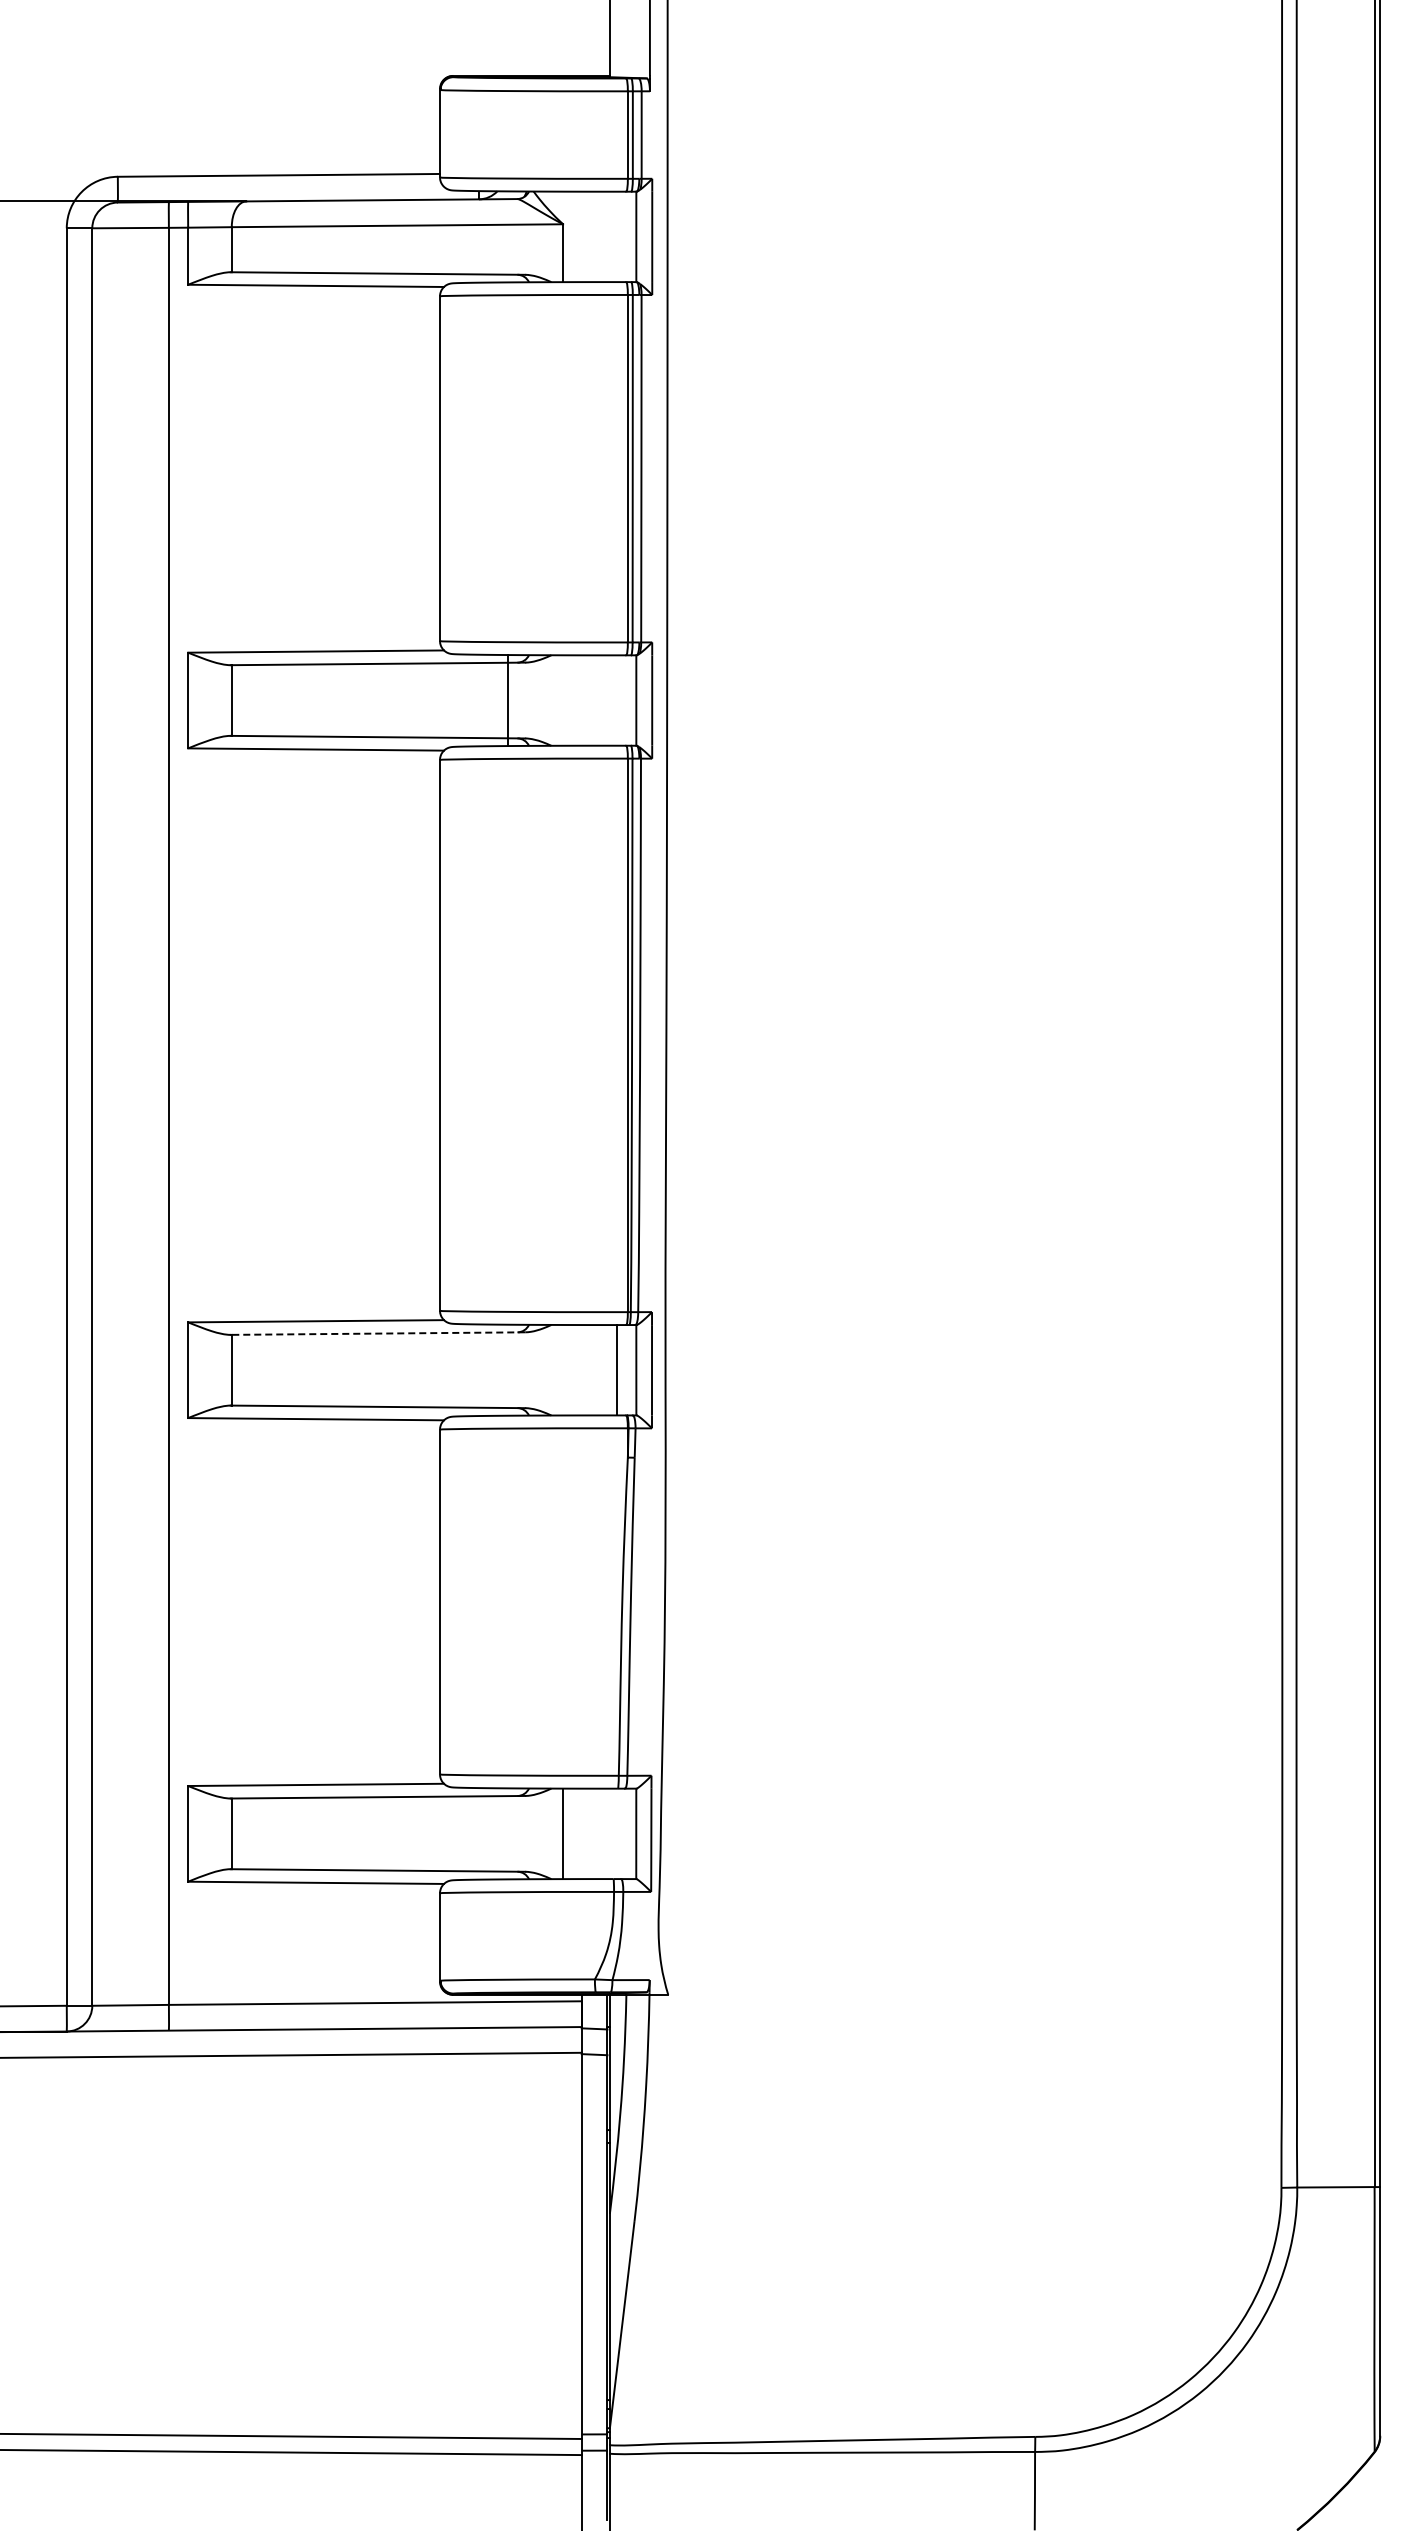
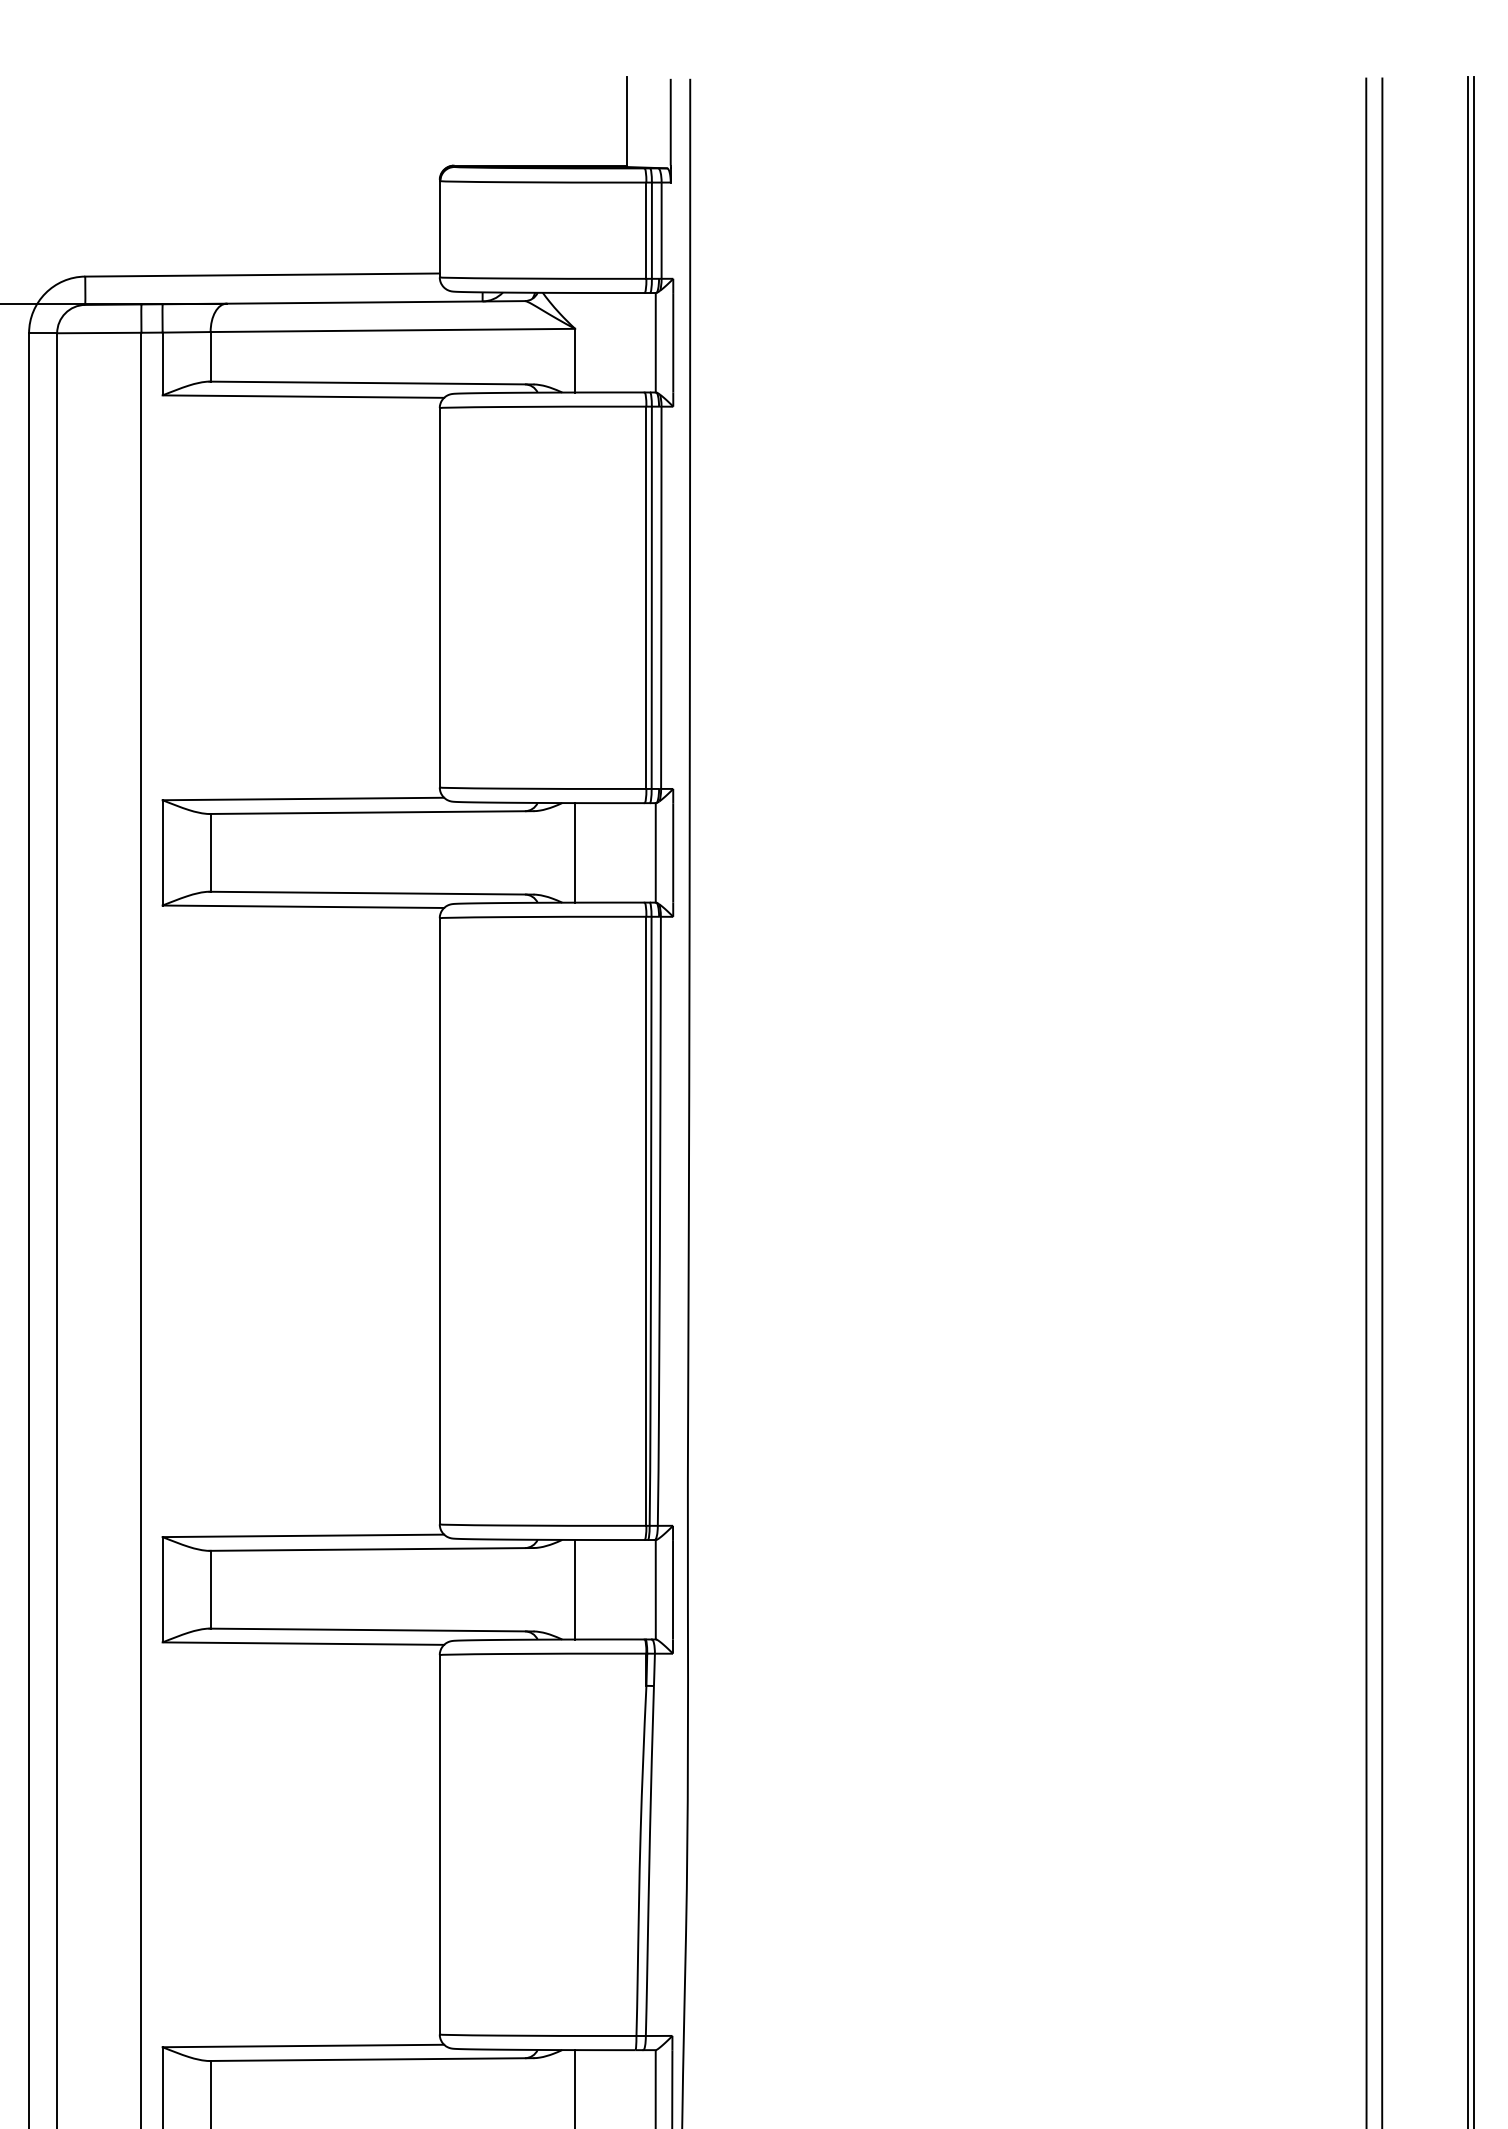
line: (508, 700) -> (575, 852), moved
line: (378, 1333) -> (372, 1549), dashed -> solid
line: (617, 1369) -> (575, 1588), moved

